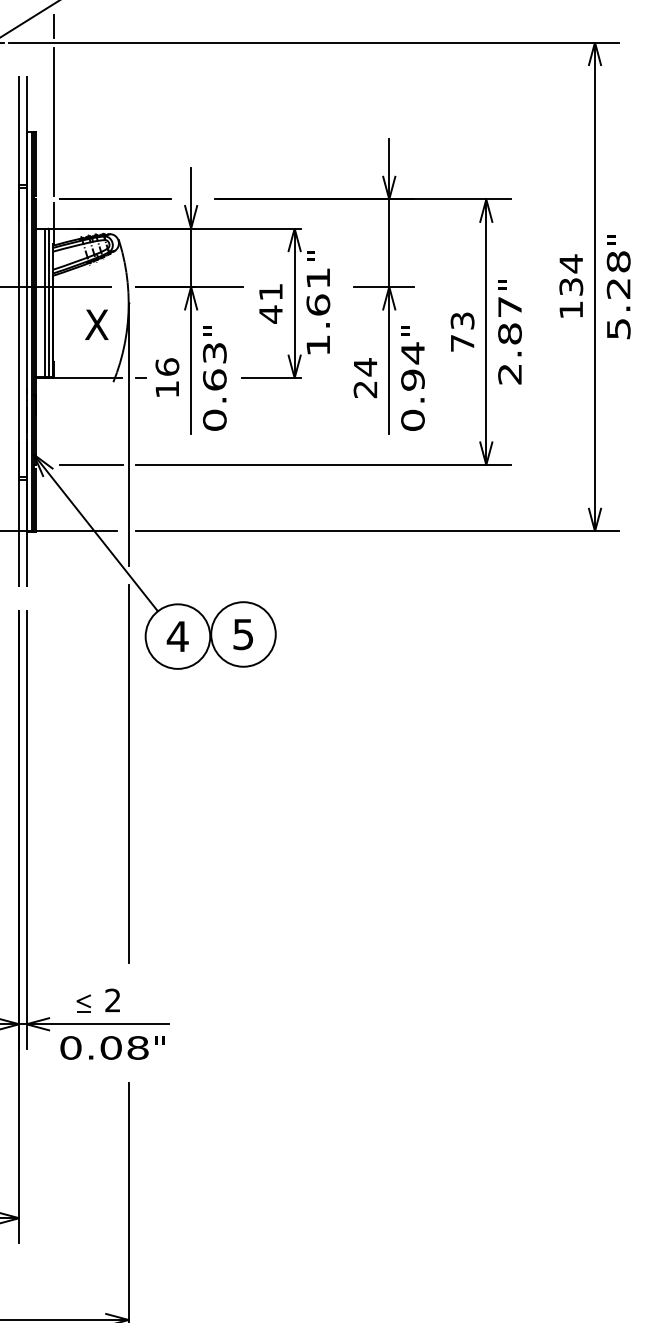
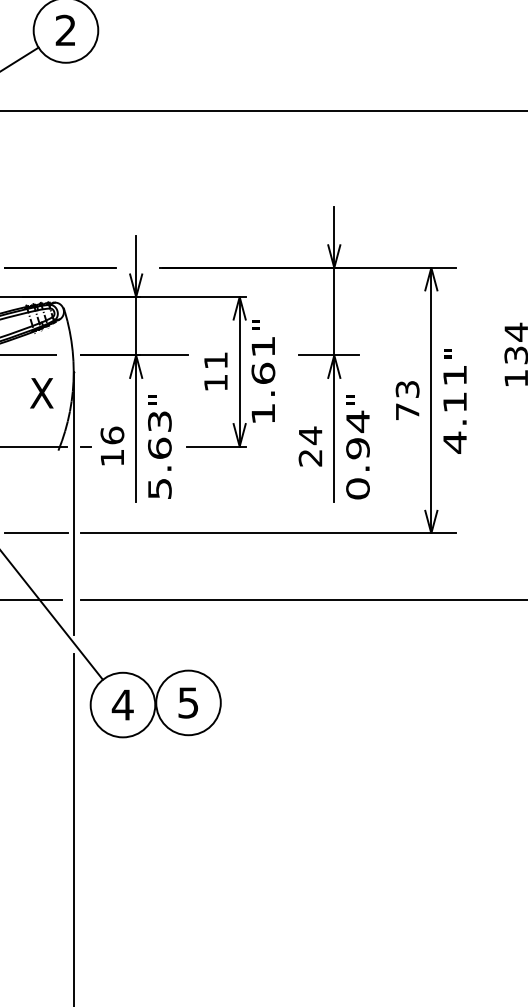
text: (270, 314) -> (215, 382), 41 -> 11
text: (509, 341) -> (454, 409), 2.87 -> 4.11
text: (214, 419) -> (159, 487), 0.63 -> 5.63

